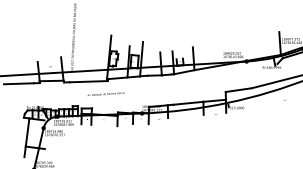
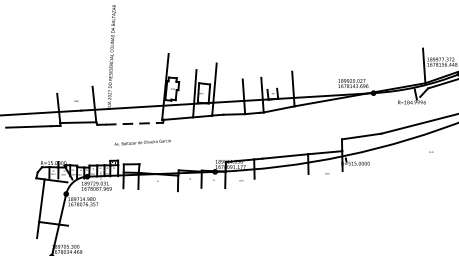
line: (88, 81) -> (134, 123), solid -> dashed
text: (105, 93) -> (141, 141), moved

